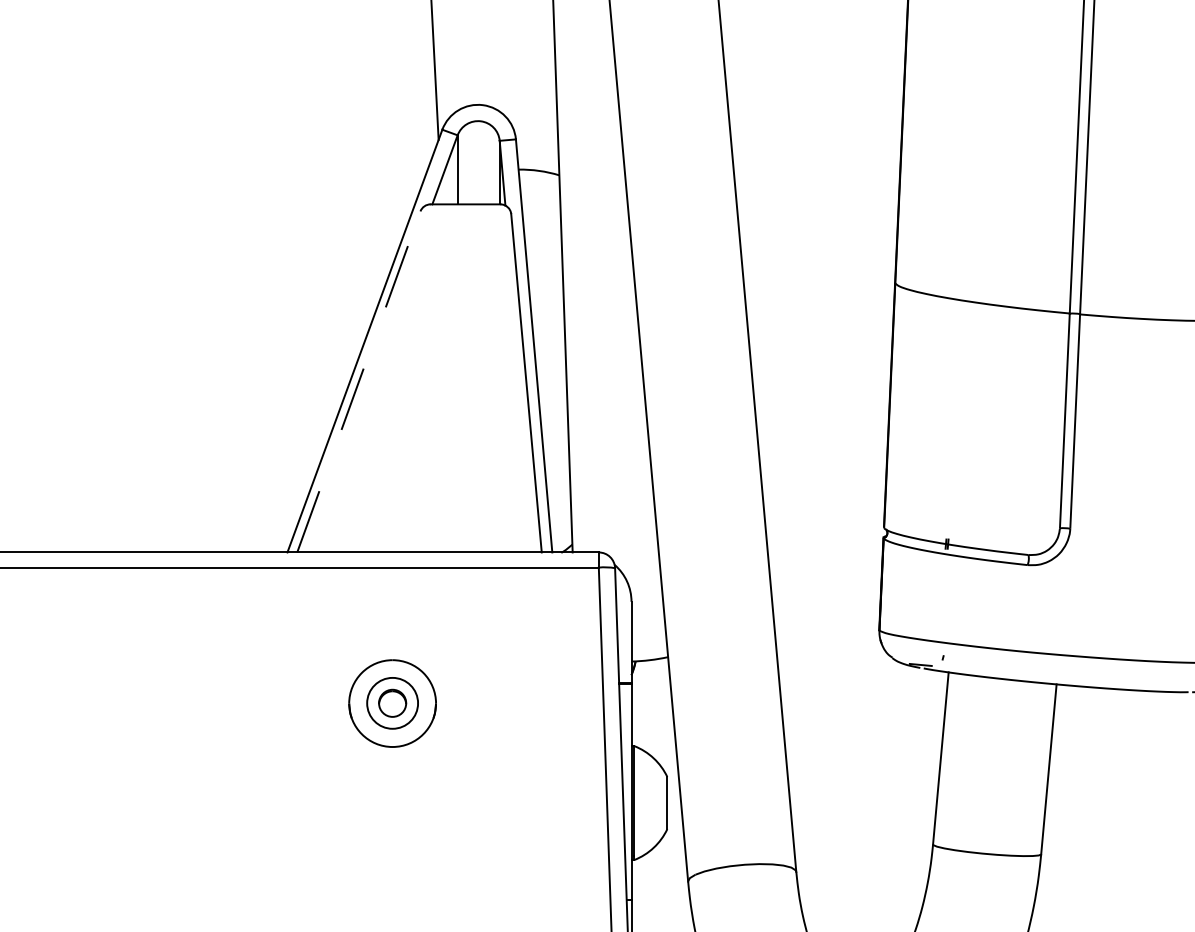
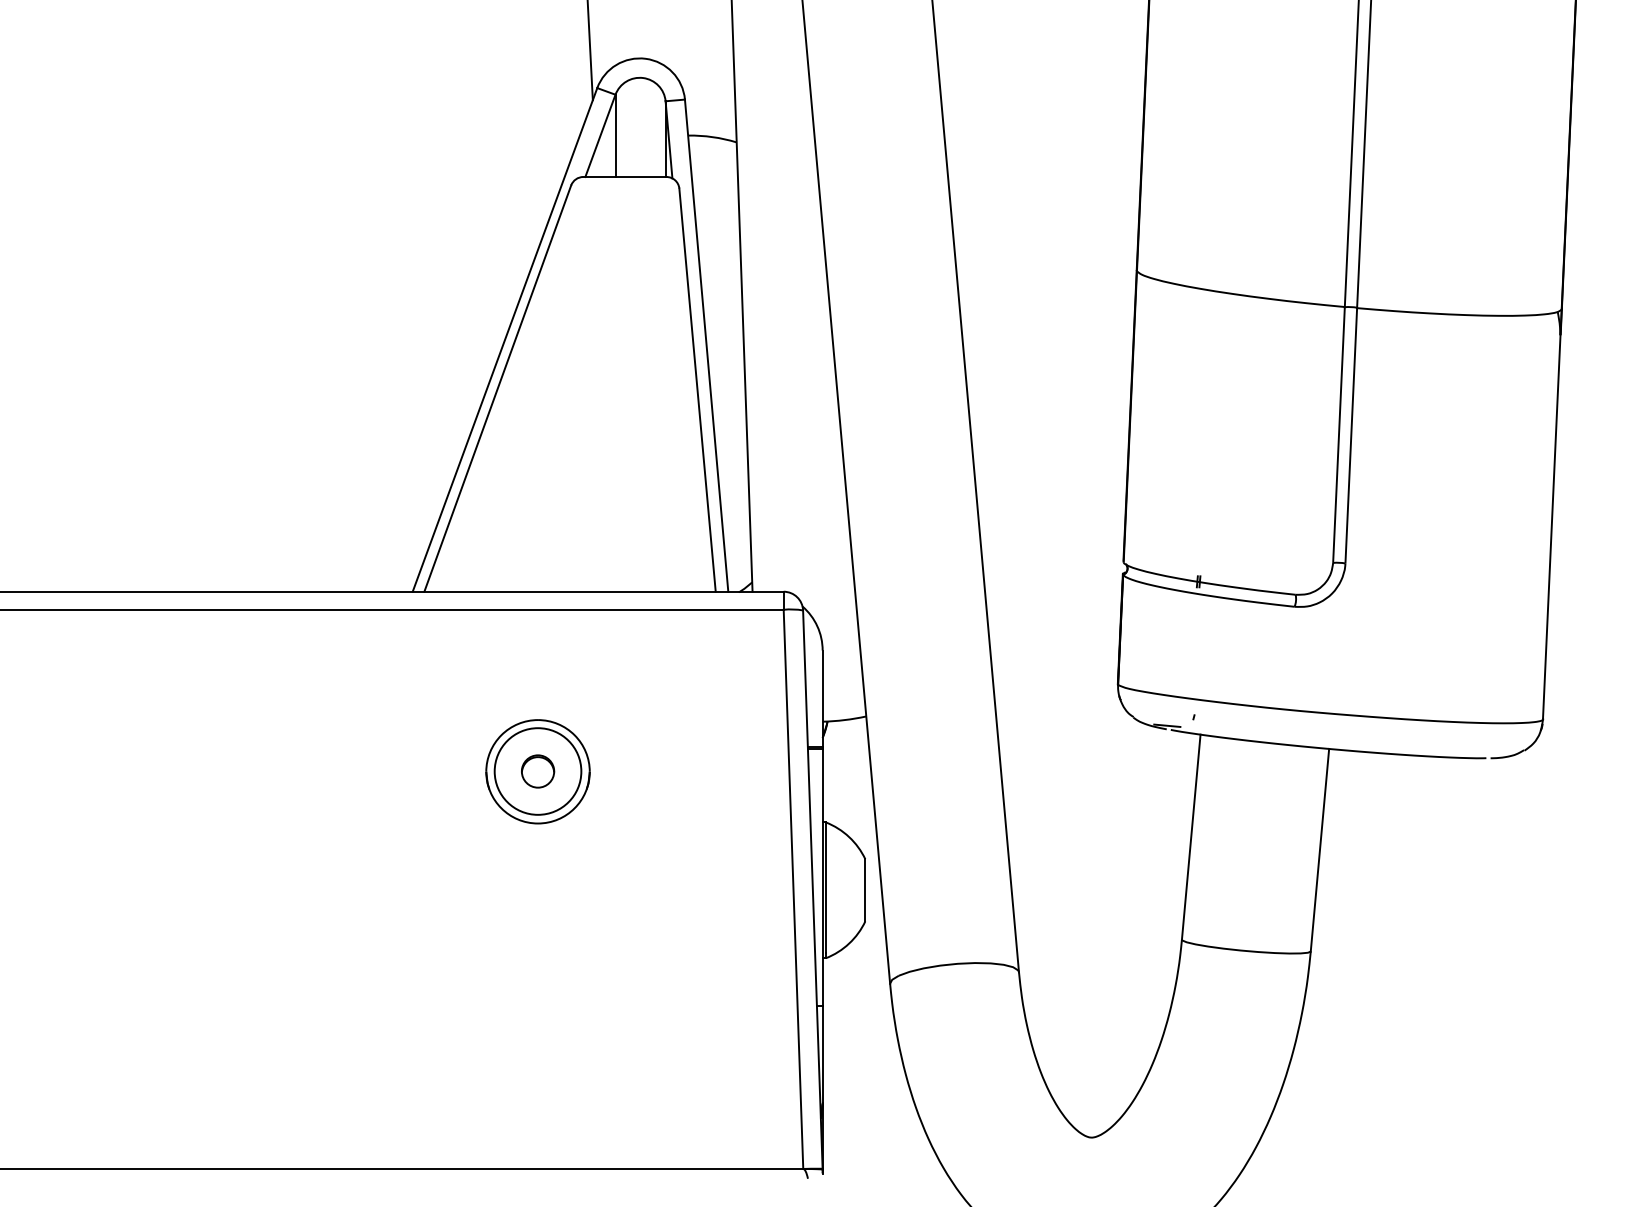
line: (358, 381) -> (497, 388), dashed -> solid
circle: (392, 703) -> (537, 771), size x1.43

